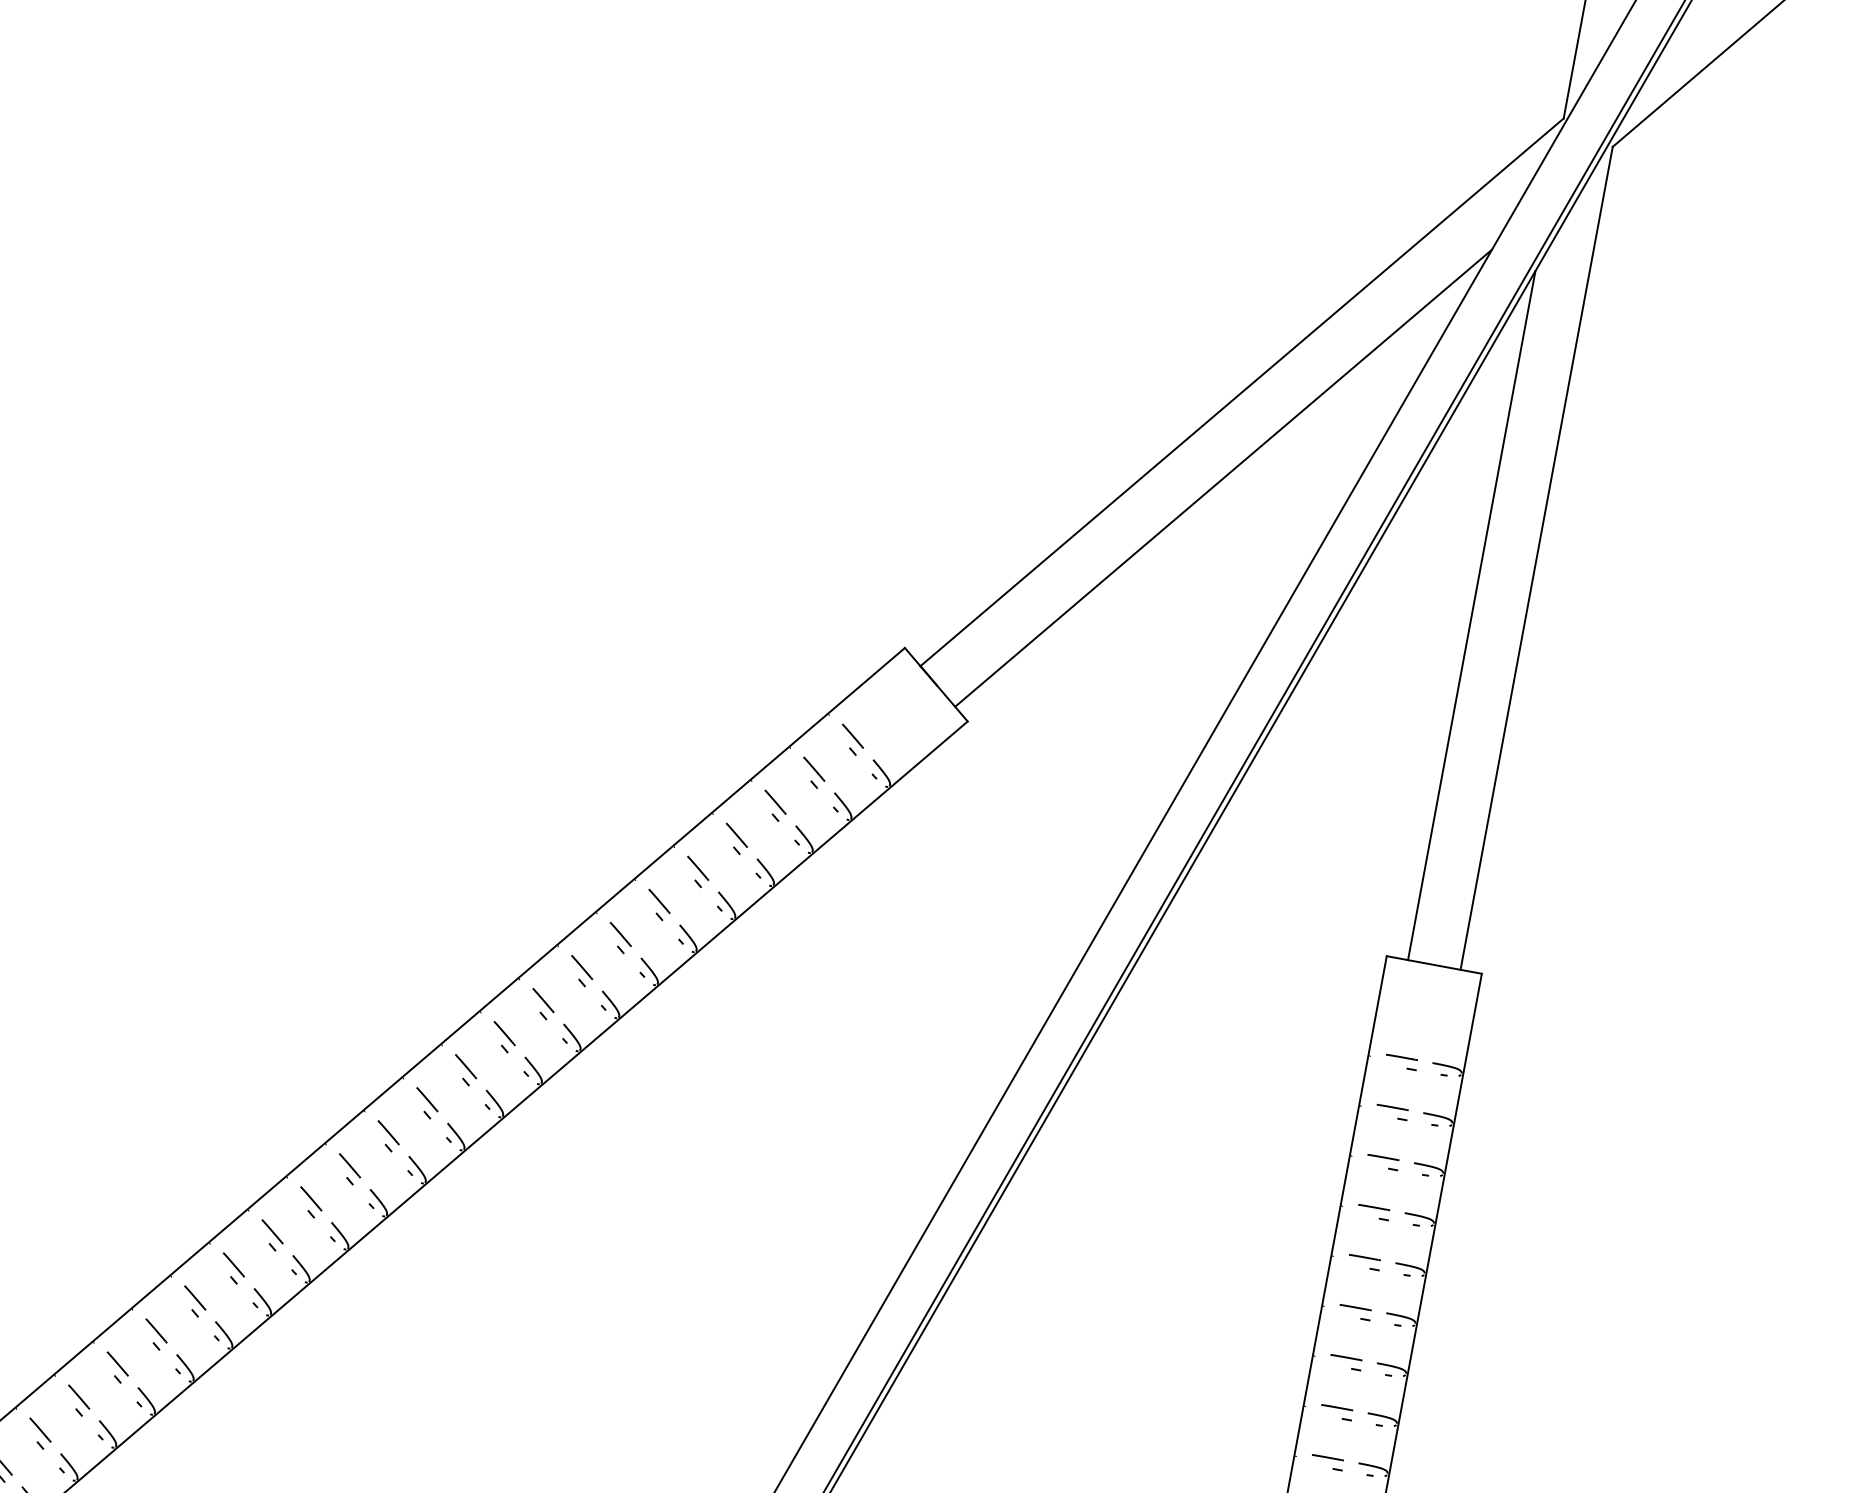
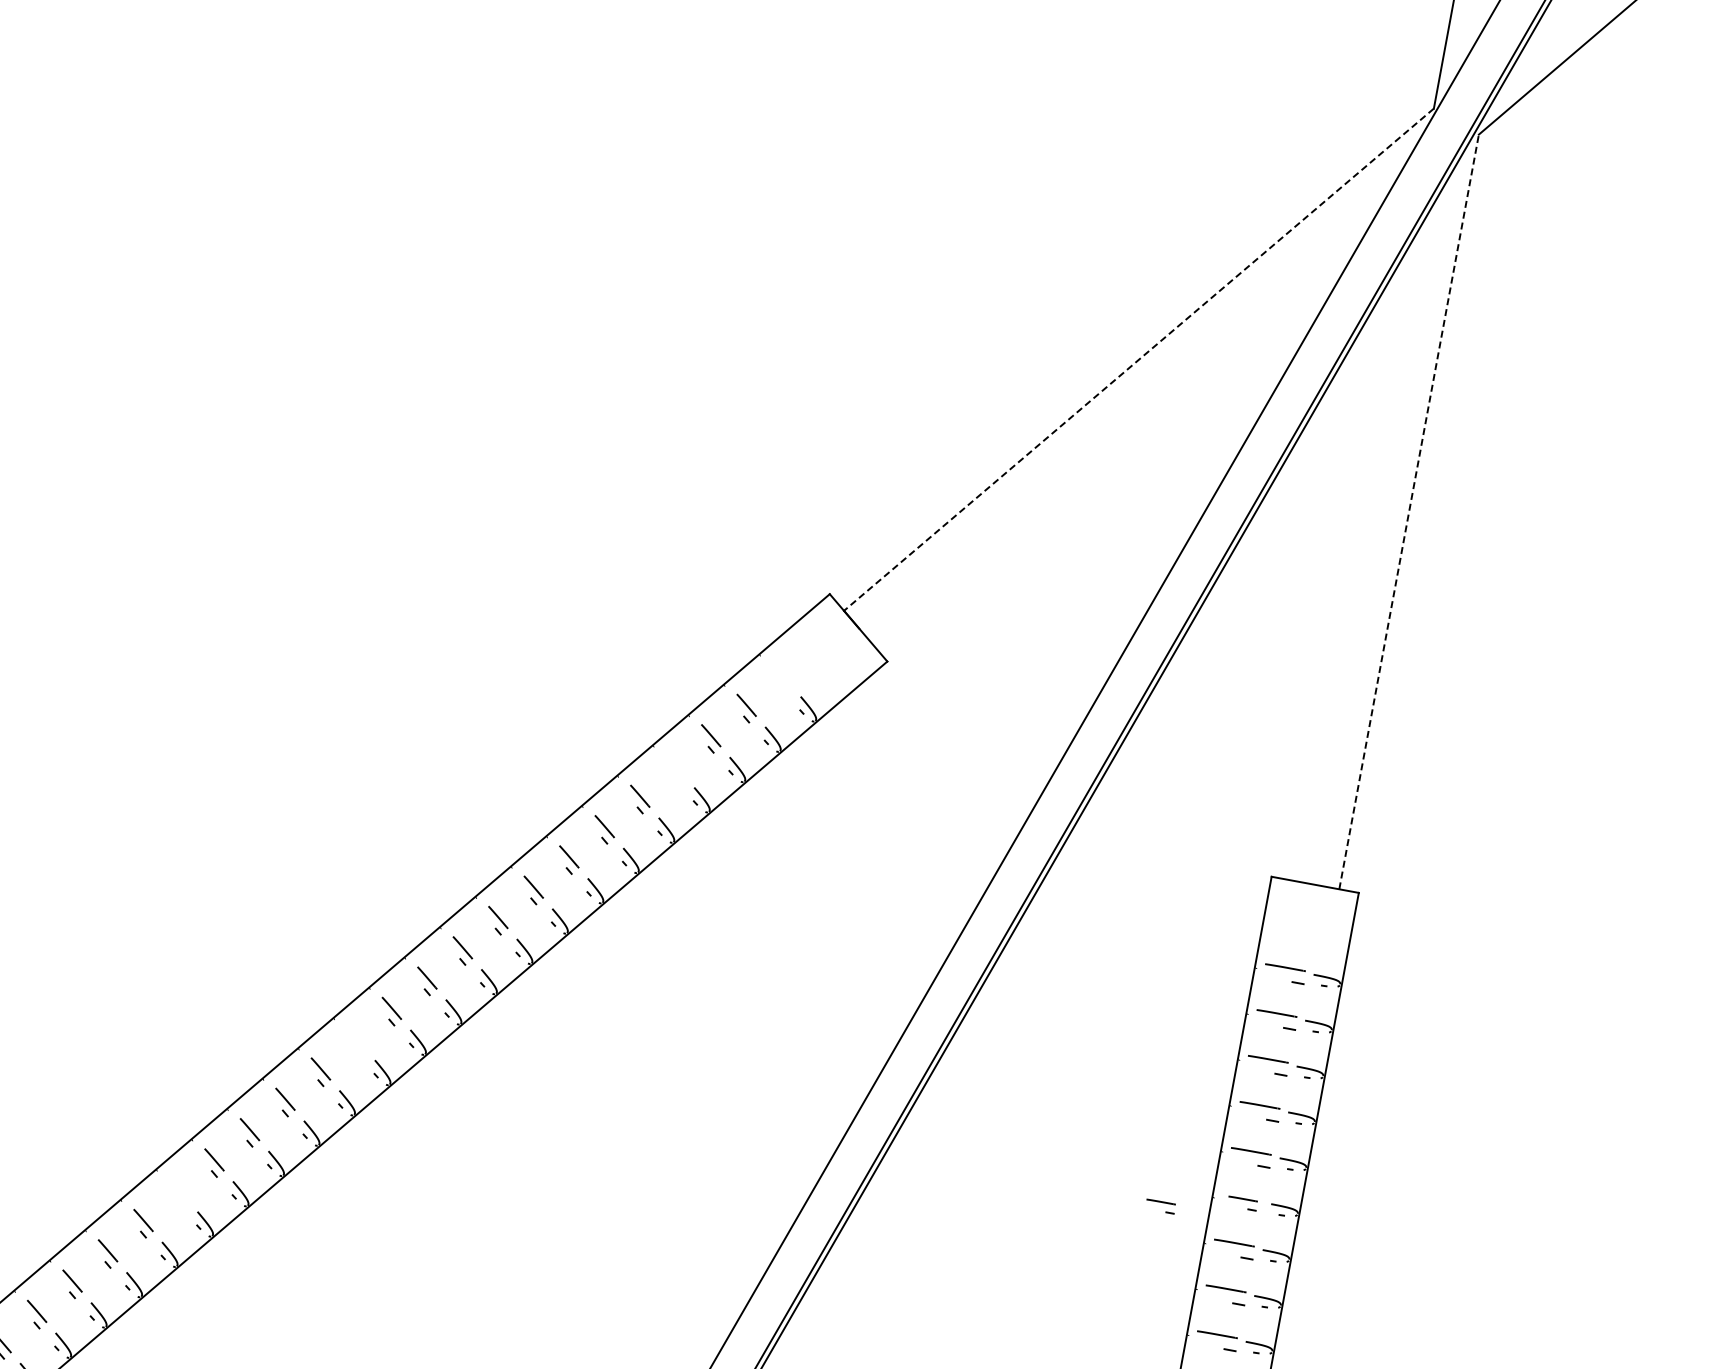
line: (1241, 393) -> (1138, 360), solid -> dashed
line: (1223, 478) -> (1121, 438), removed
line: (1537, 557) -> (1409, 511), solid -> dashed
line: (1471, 615) -> (1349, 564), removed
part: (853, 739) -> (782, 678), removed
part: (736, 838) -> (675, 768), removed
part: (1401, 1062) -> (1285, 974), size x1.4
part: (1392, 1112) -> (1276, 1020), size x1.4
part: (388, 1135) -> (356, 1041), removed
part: (1383, 1163) -> (1268, 1066), size x1.4
part: (1373, 1212) -> (1259, 1111), size x1.4
part: (1364, 1262) -> (1251, 1157), size x1.4
part: (194, 1301) -> (178, 1193), removed
part: (1265, 1315) -> (1160, 1206), added
part: (1346, 1362) -> (1234, 1249), size x1.4
part: (1336, 1412) -> (1225, 1295), size x1.4
part: (1327, 1462) -> (1217, 1341), size x1.4

